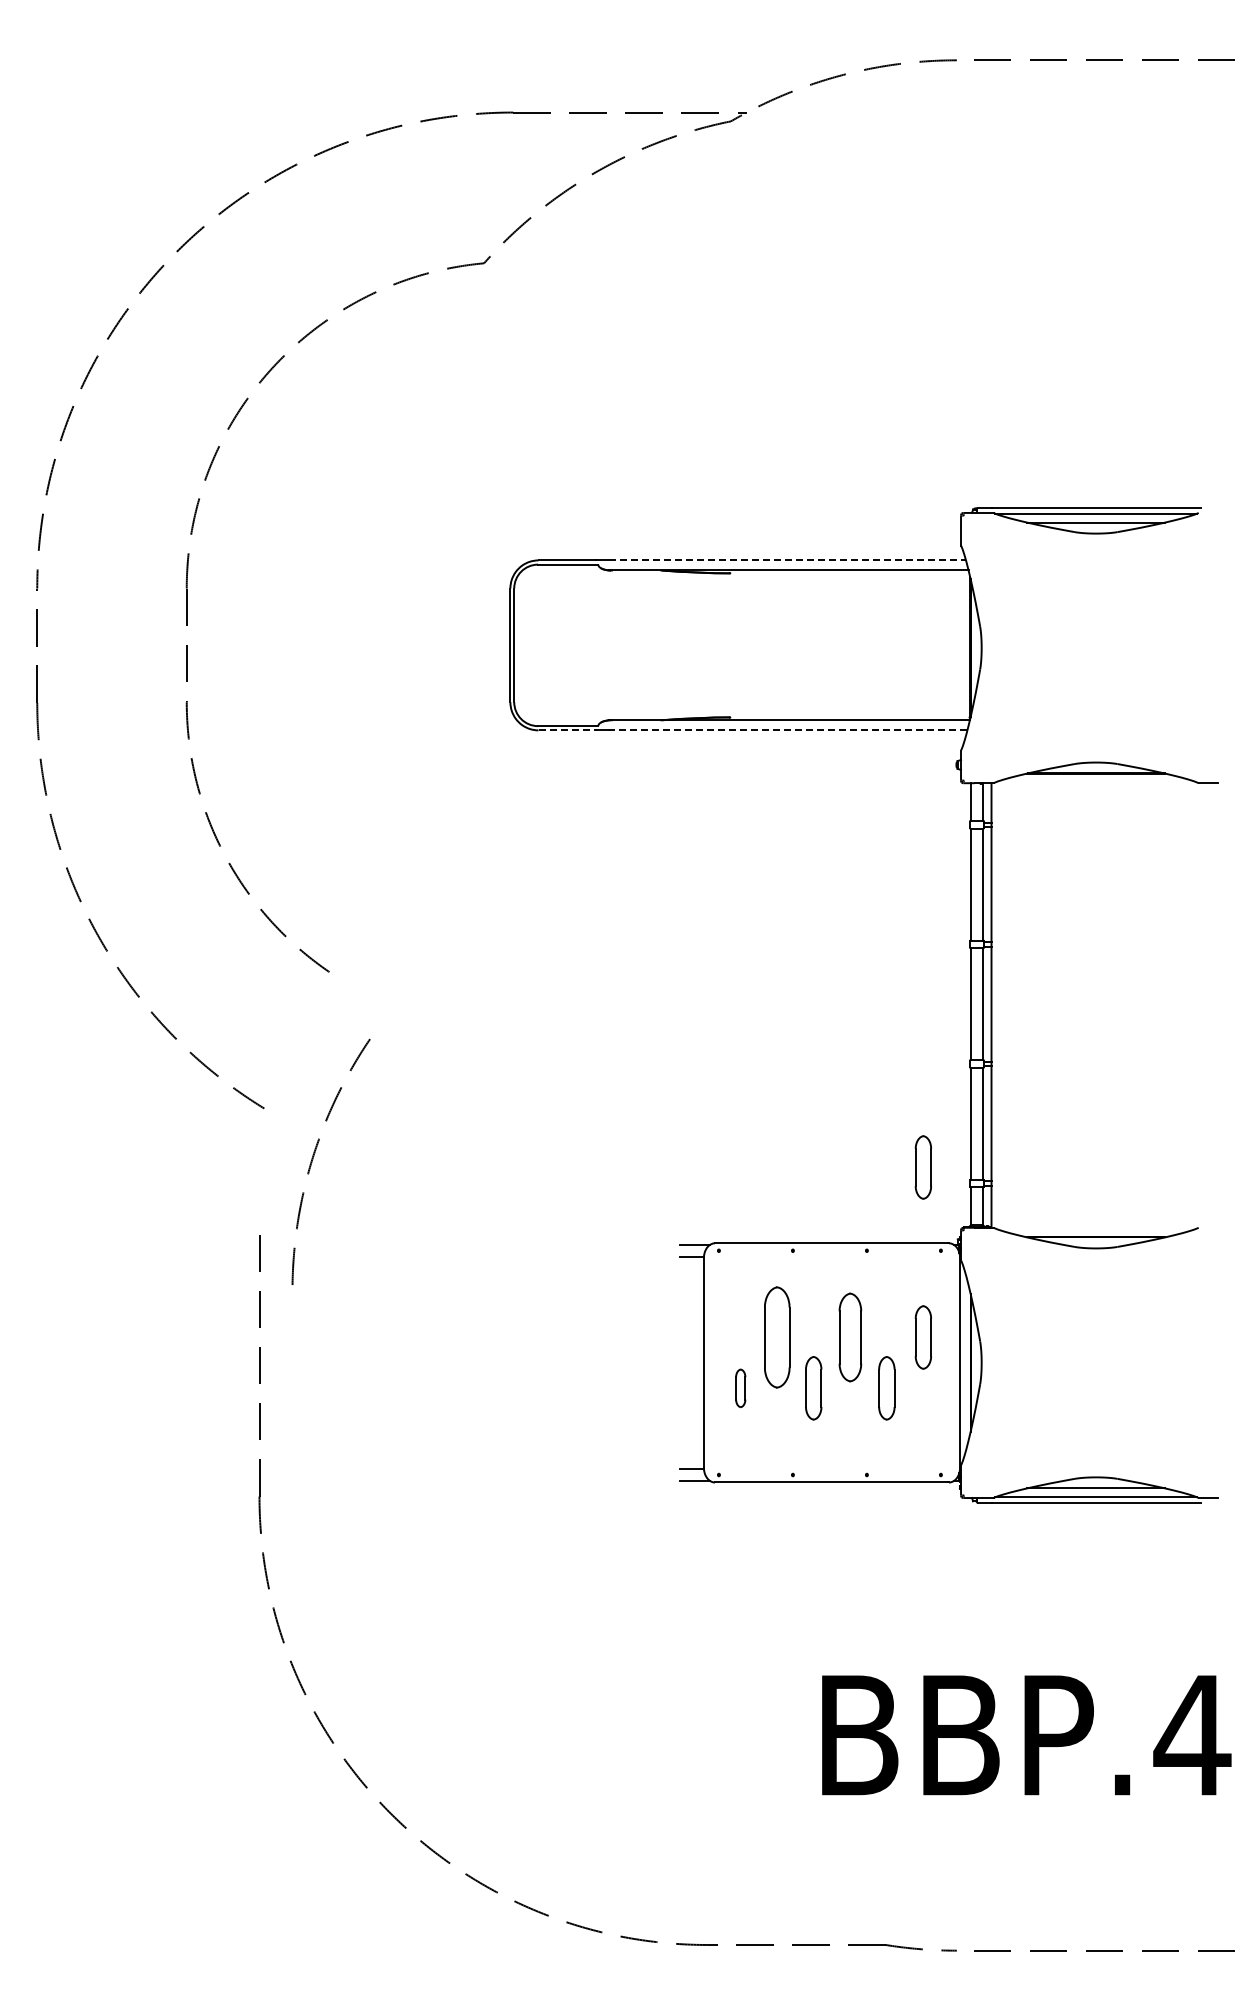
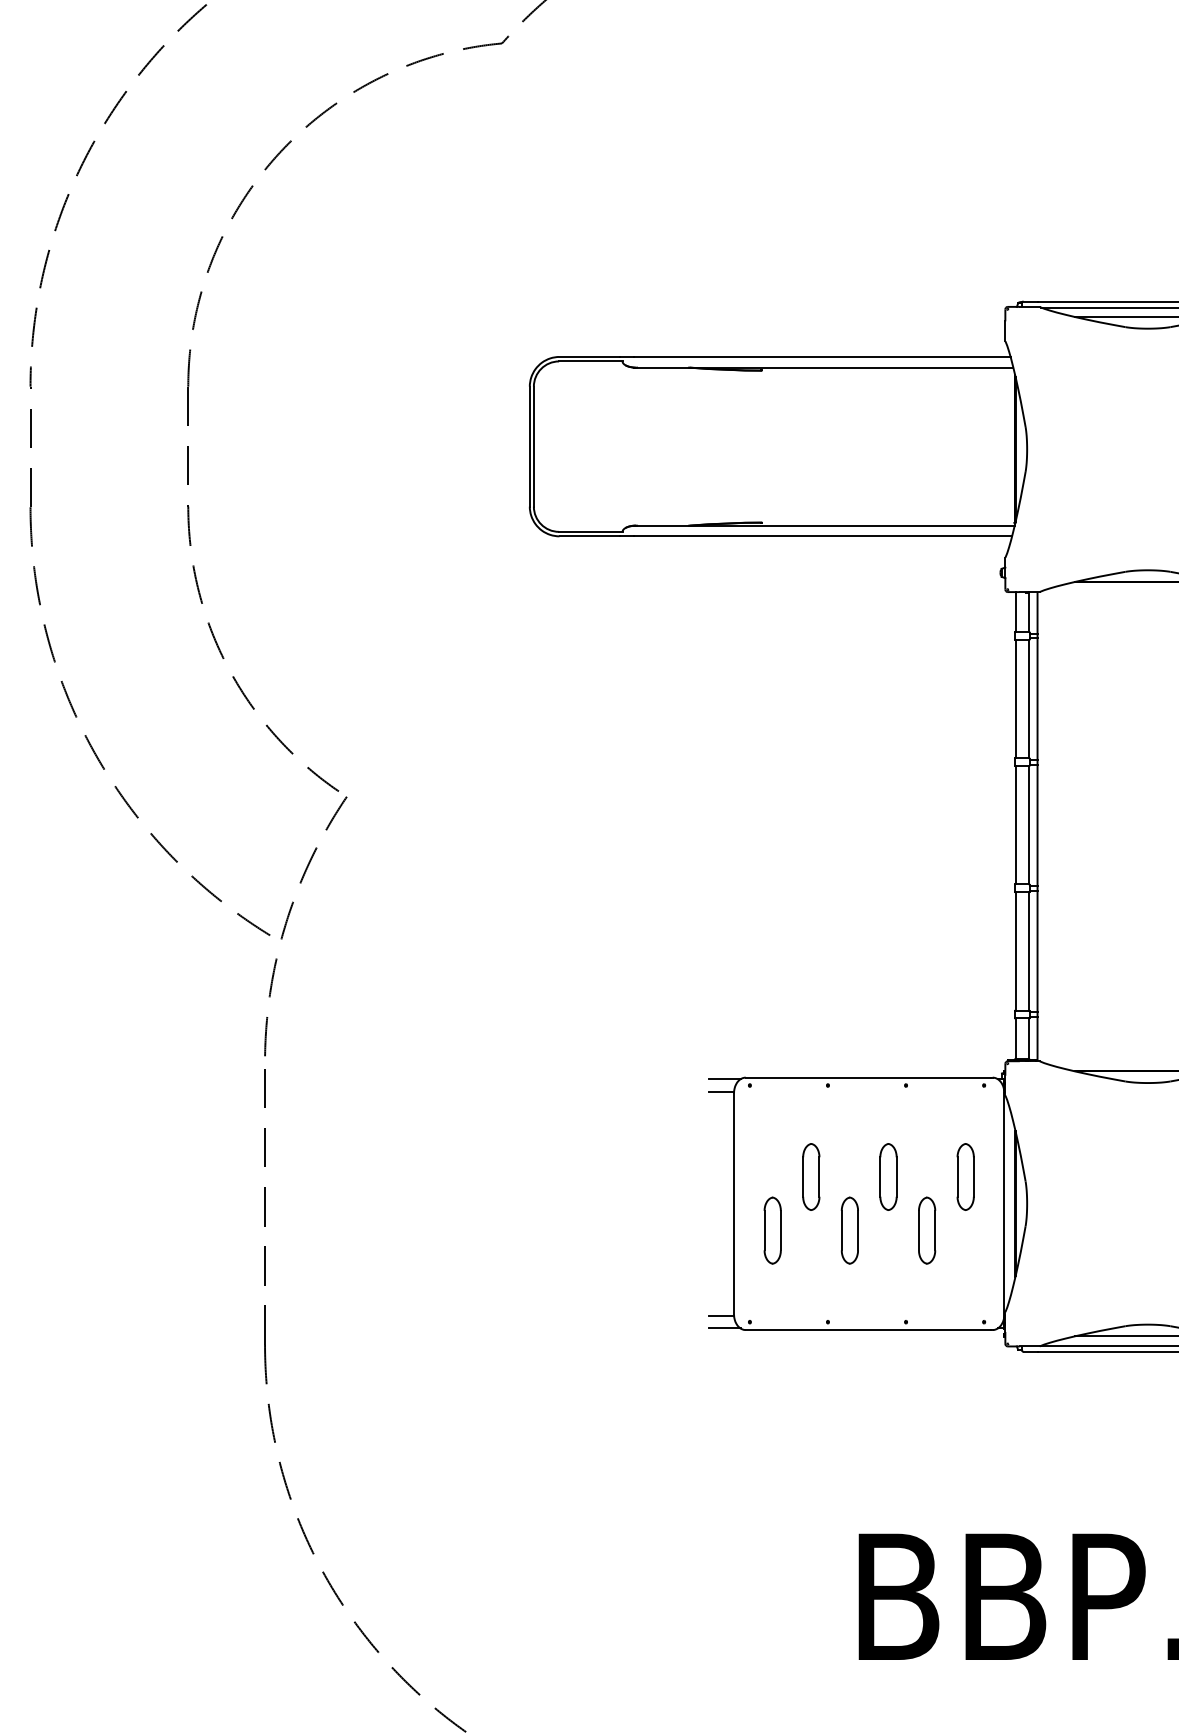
line: (787, 560) -> (822, 357), dashed -> solid
line: (567, 730) -> (590, 536), dashed -> solid
line: (787, 730) -> (822, 536), dashed -> solid
arc: (314, 1156) -> (288, 920), moved
part: (922, 1167) -> (964, 997), removed
part: (776, 1337) -> (810, 1177), size x0.62
part: (849, 1337) -> (887, 1177), size x0.71
part: (740, 1388) -> (772, 1230), size x1.67

